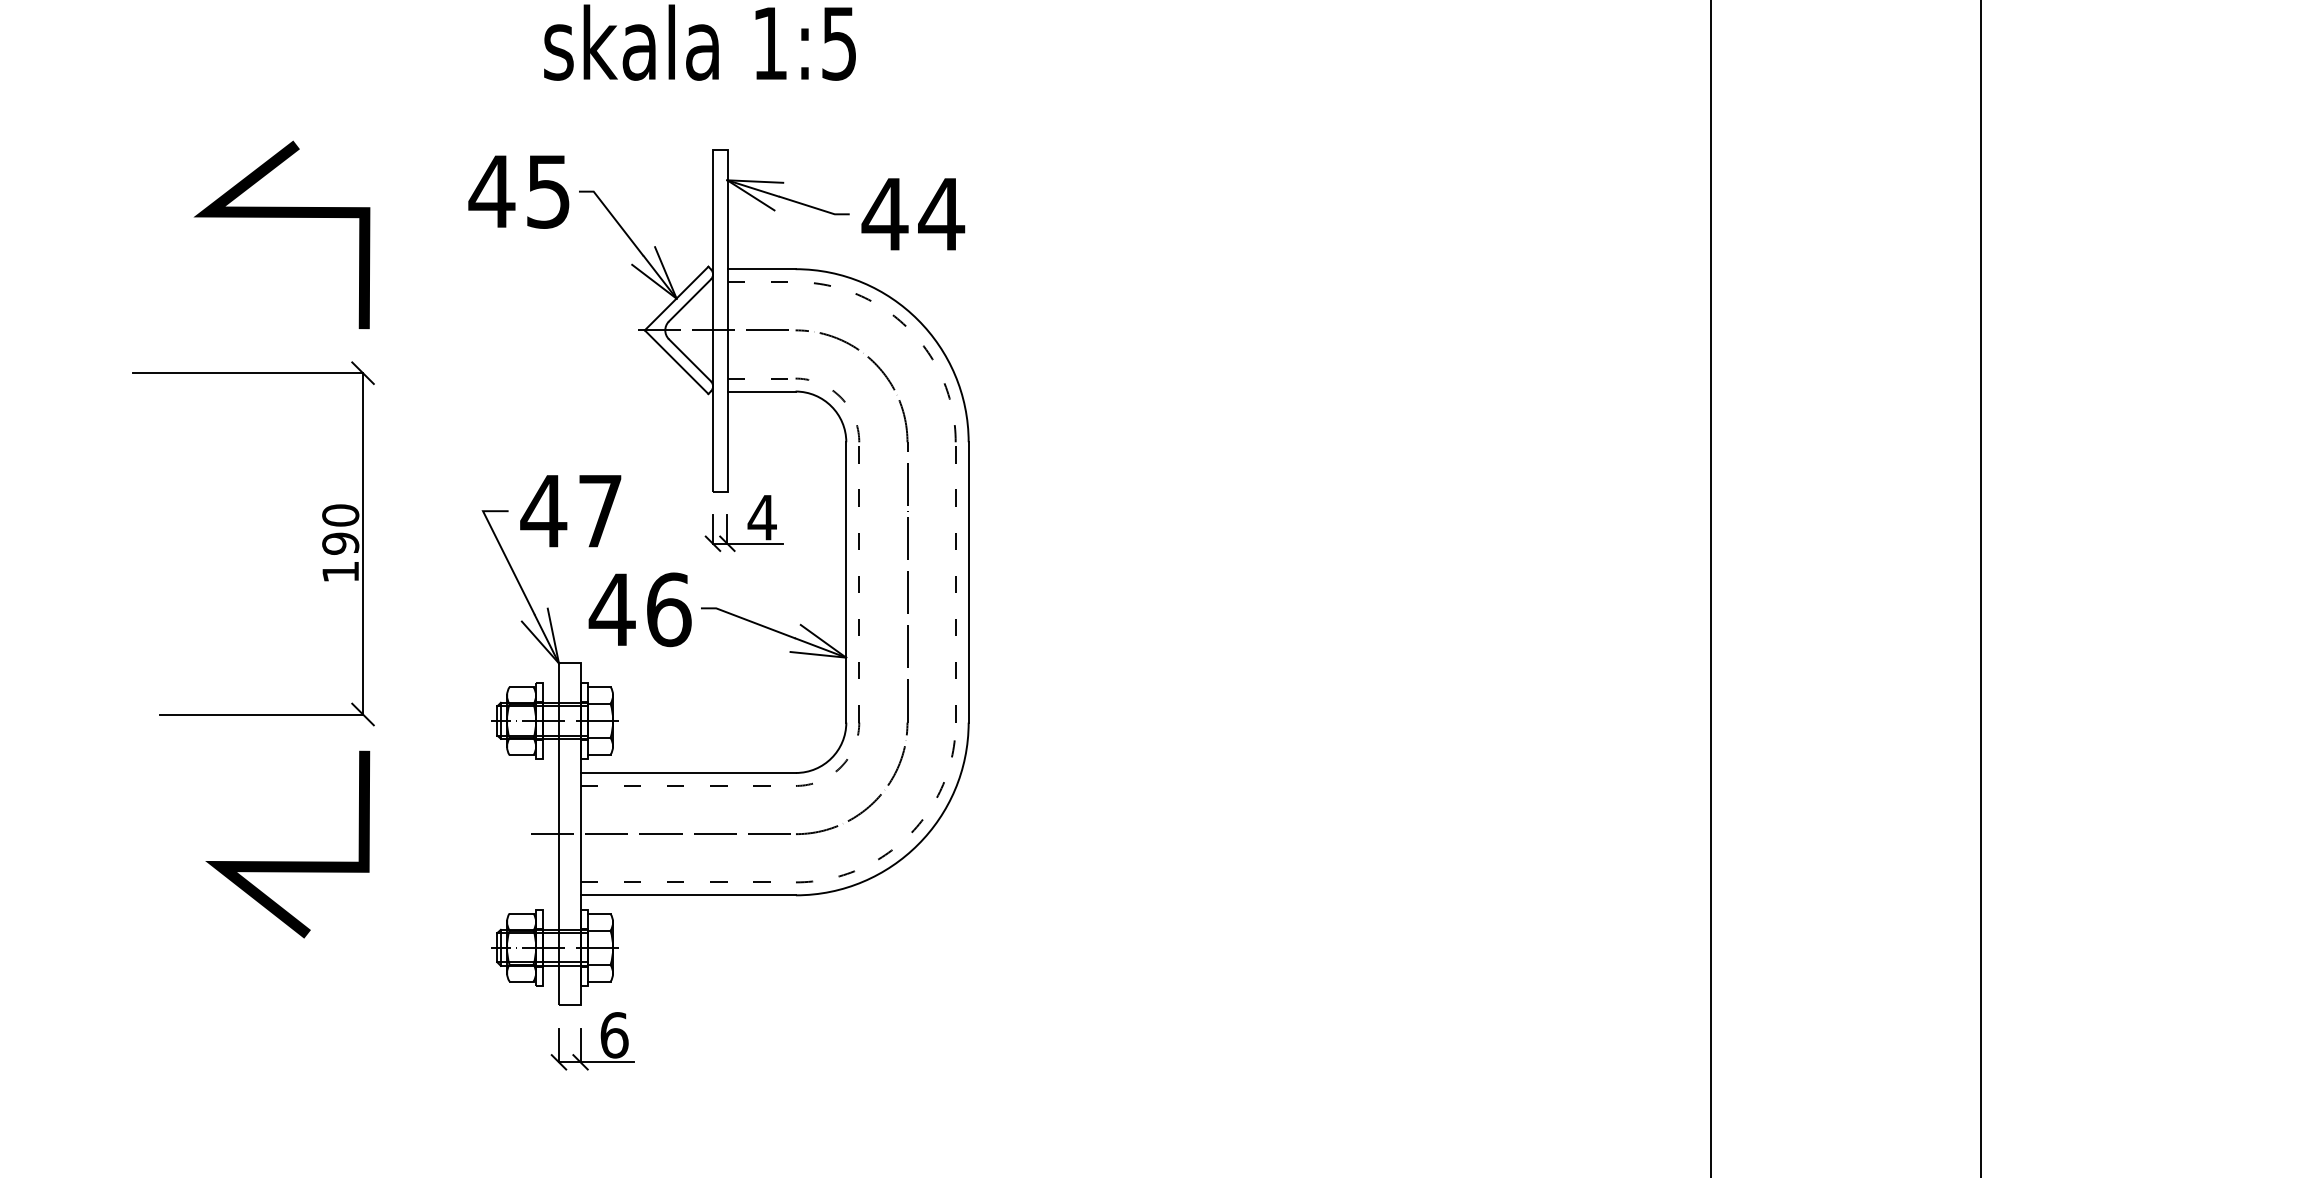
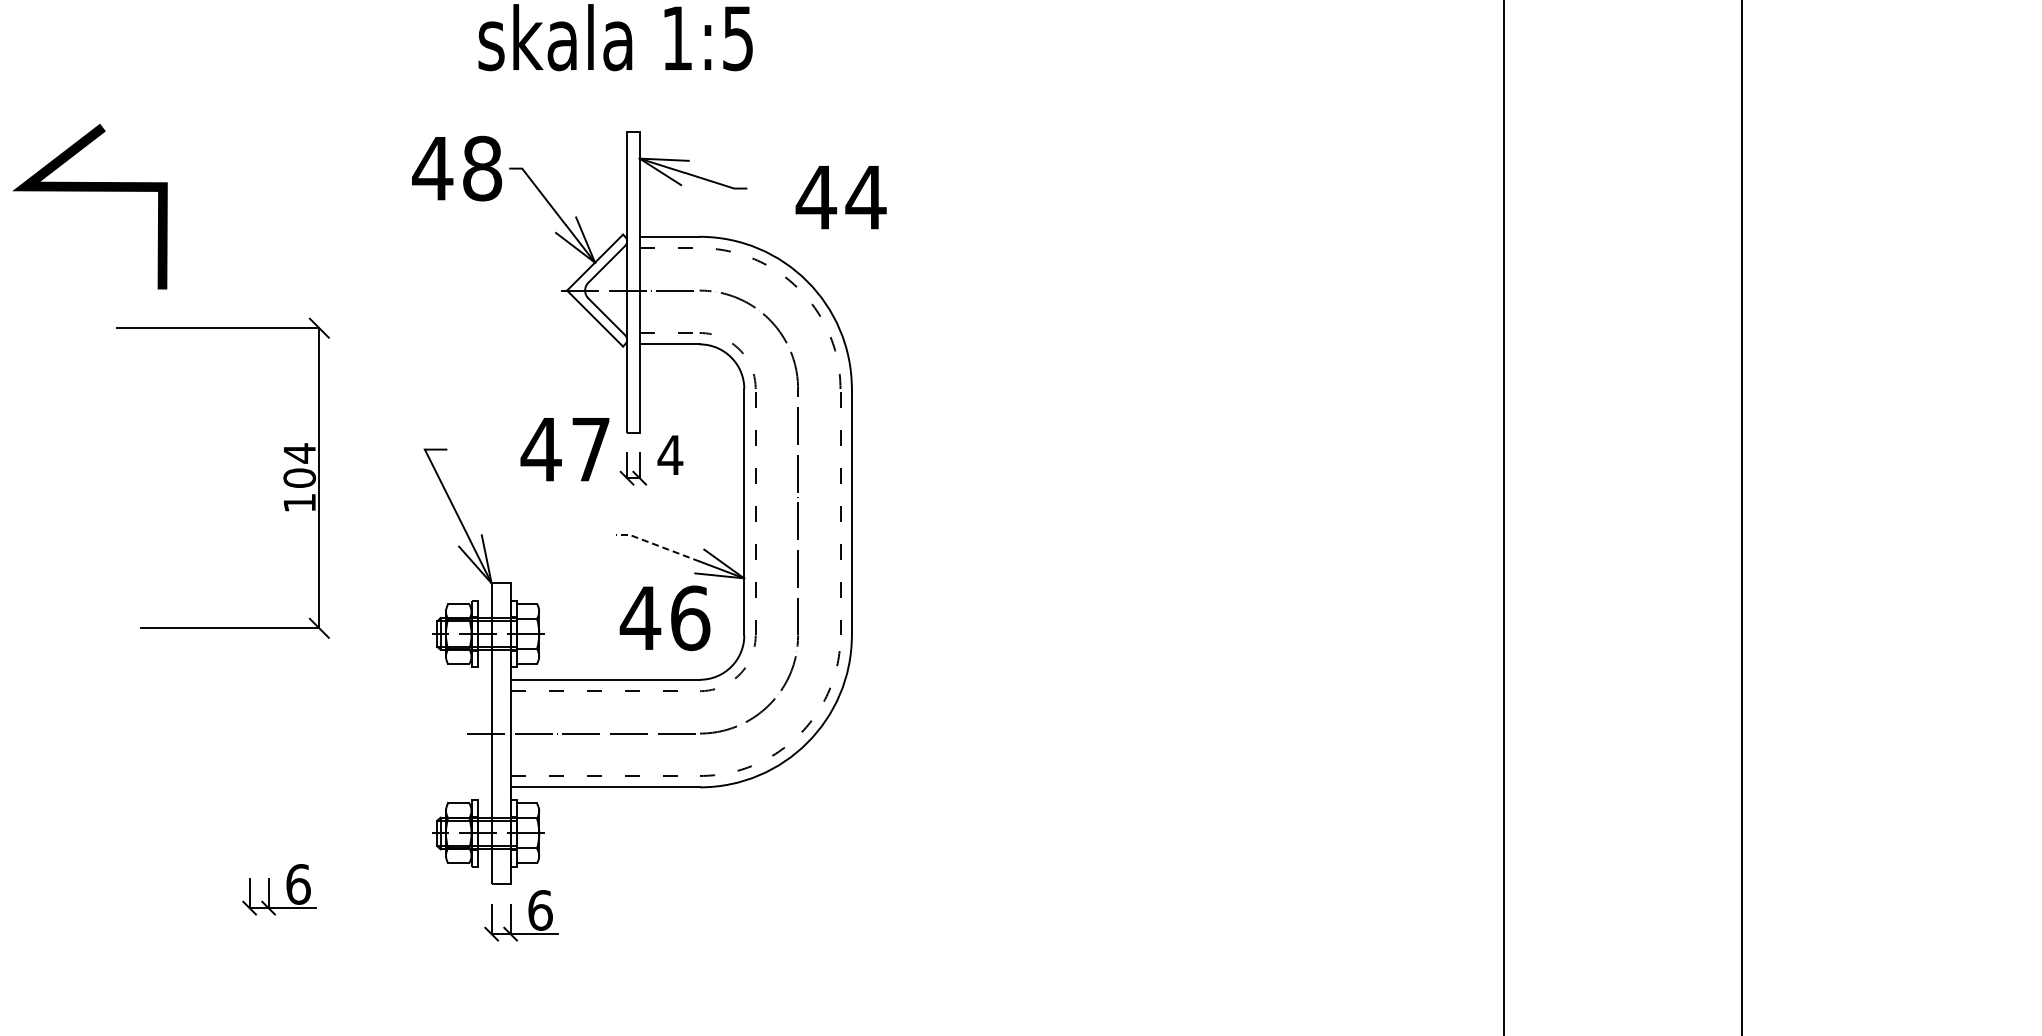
text: (548, 191) -> (482, 168), 45 -> 48
text: (912, 214) -> (840, 197), moved
line: (281, 217) -> (89, 191), moved
text: (570, 511) -> (564, 449), moved
text: (340, 529) -> (299, 465), 190 -> 104
line: (754, 544) -> (663, 478), removed
text: (639, 610) -> (664, 618), moved
line: (747, 620) -> (657, 545), solid -> dashed
line: (288, 861) -> (253, 757), removed
part: (325, 1011) -> (286, 889), added

